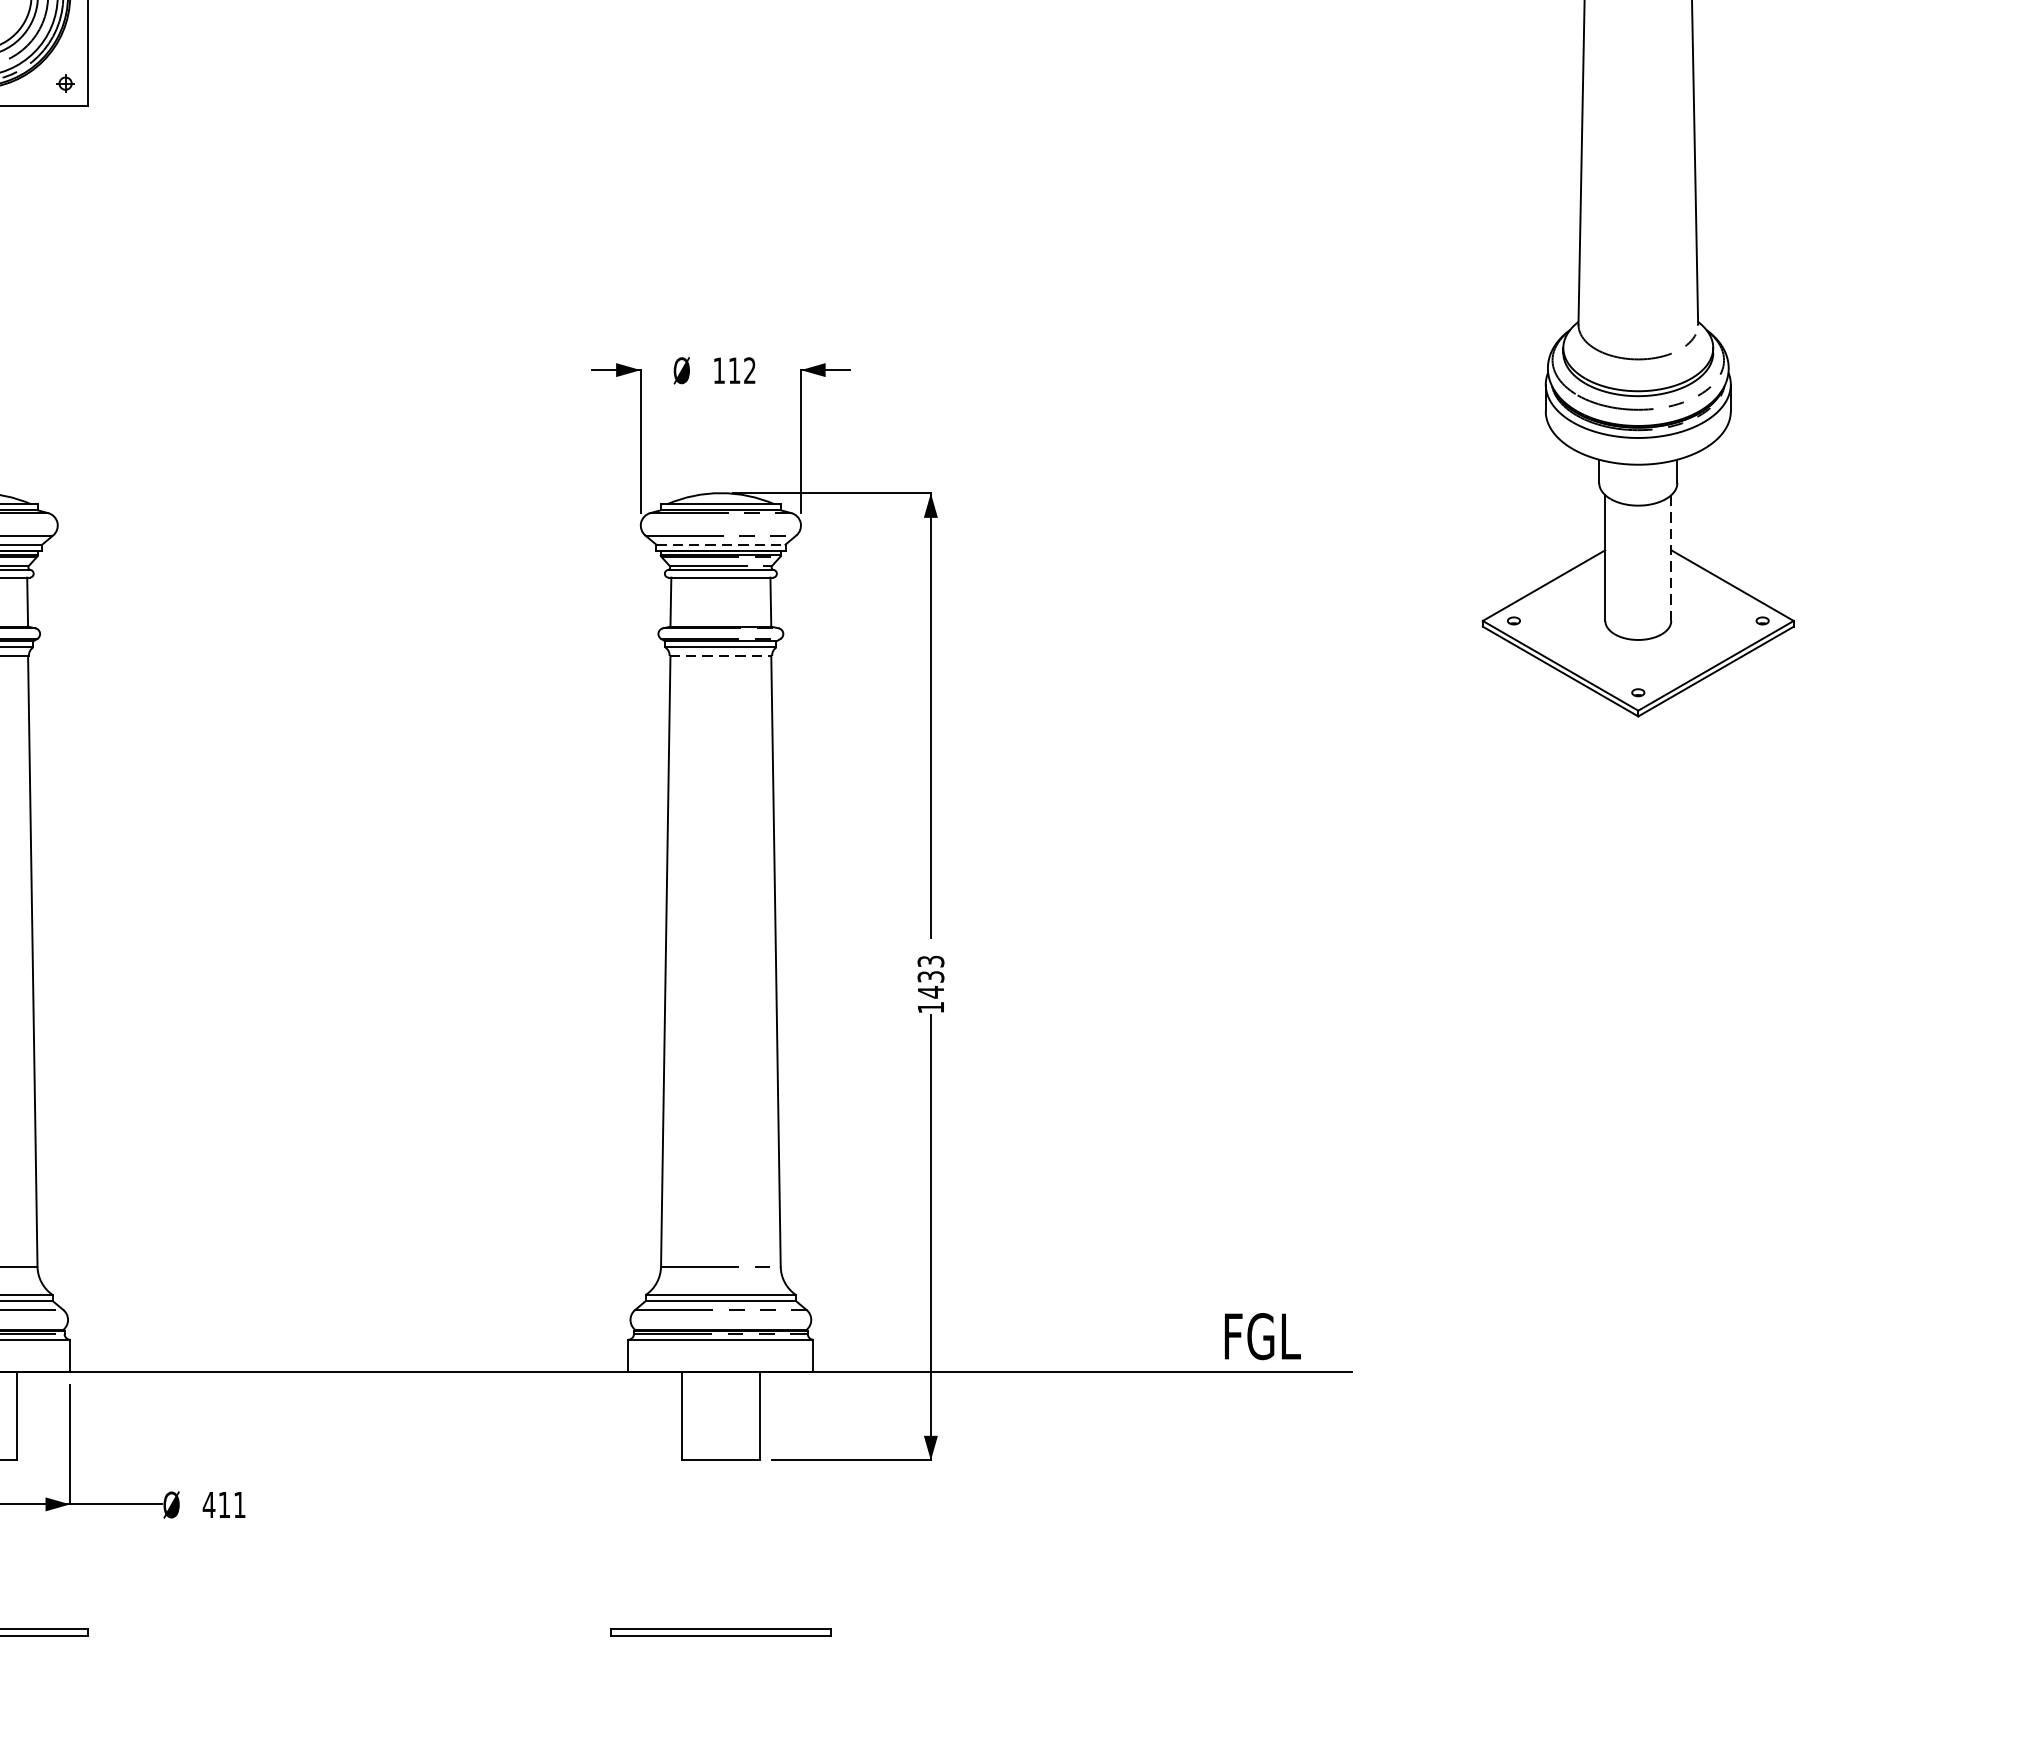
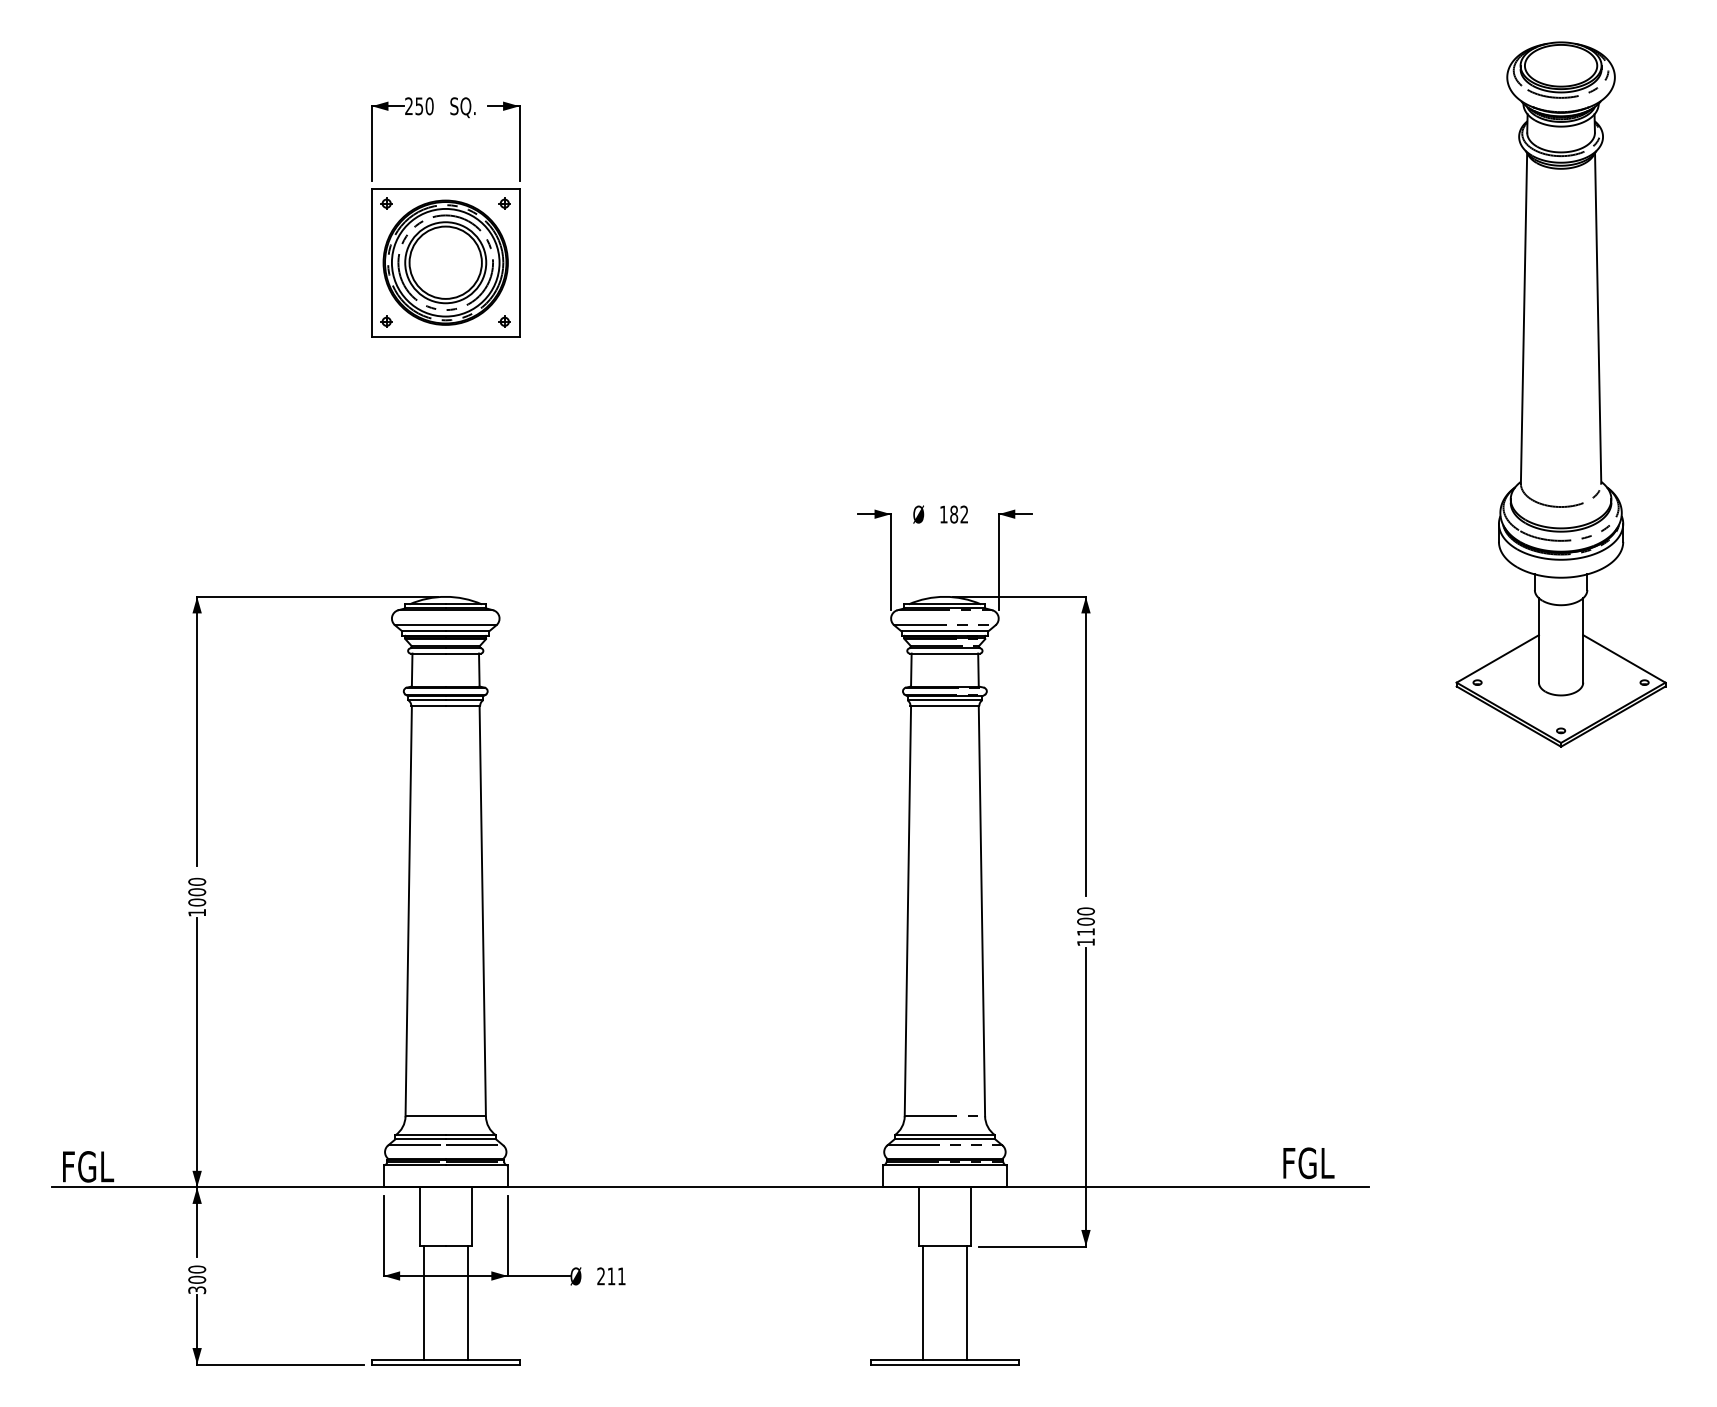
text: (735, 370) -> (954, 514), 112 -> 182
line: (721, 544) -> (945, 631), dashed -> solid
line: (1671, 556) -> (1583, 639), dashed -> solid
line: (721, 656) -> (945, 706), dashed -> solid
text: (931, 976) -> (1086, 921), 1433 -> 1100
text: (208, 1505) -> (600, 1276), 411 -> 211
line: (10, 1543) -> (467, 1302), added
line: (687, 1543) -> (922, 1302), added
line: (754, 1543) -> (967, 1302), added

